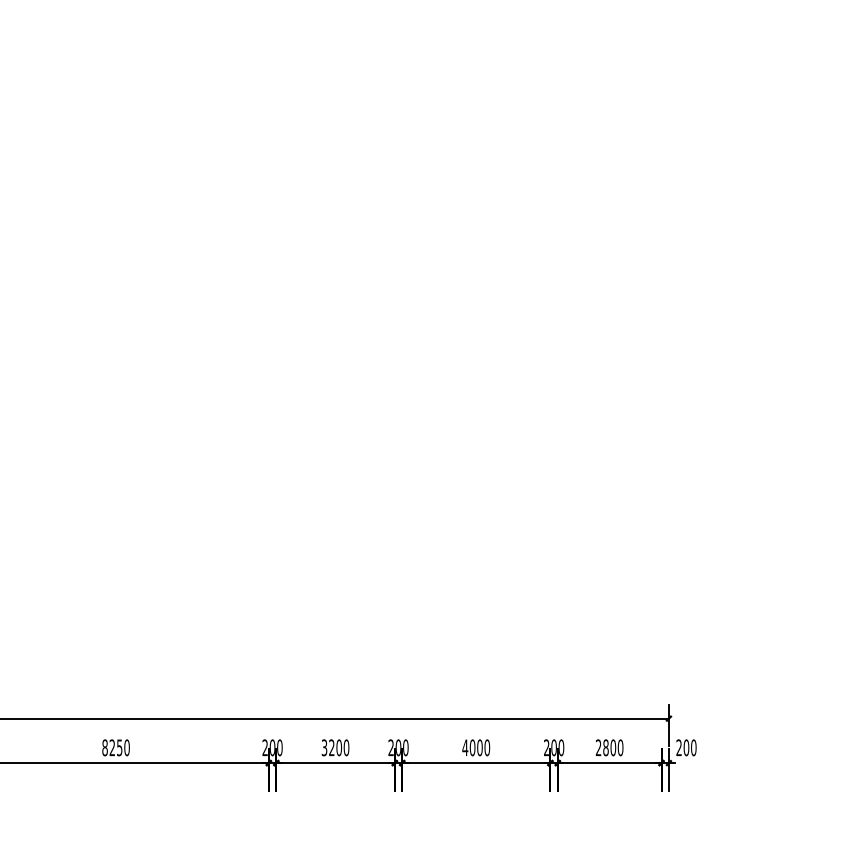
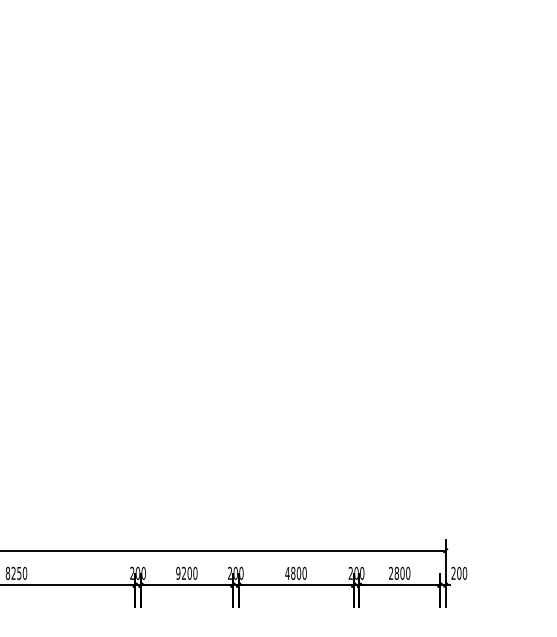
text: (324, 747) -> (178, 573), 3200 -> 9200
text: (472, 747) -> (293, 573), 4000 -> 4800

